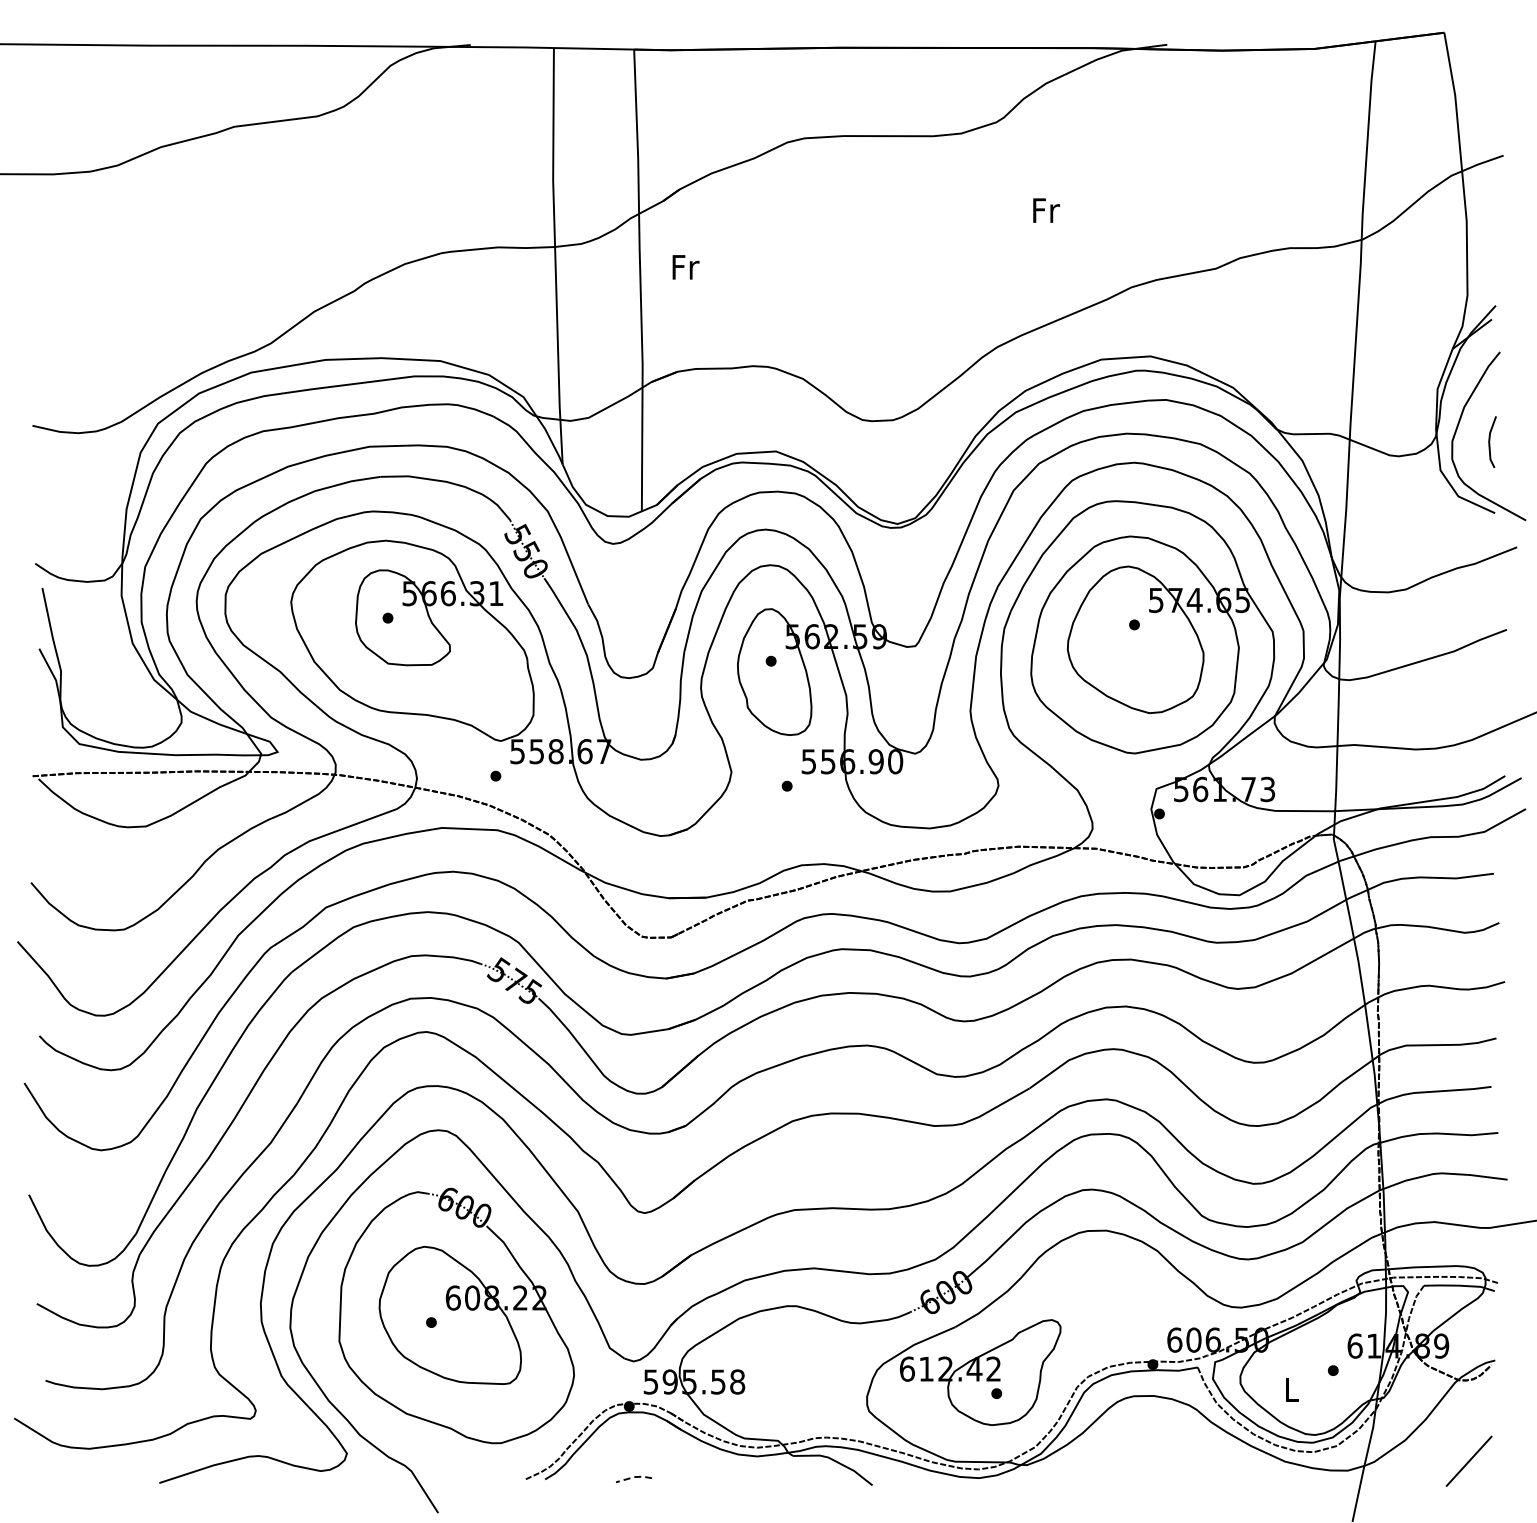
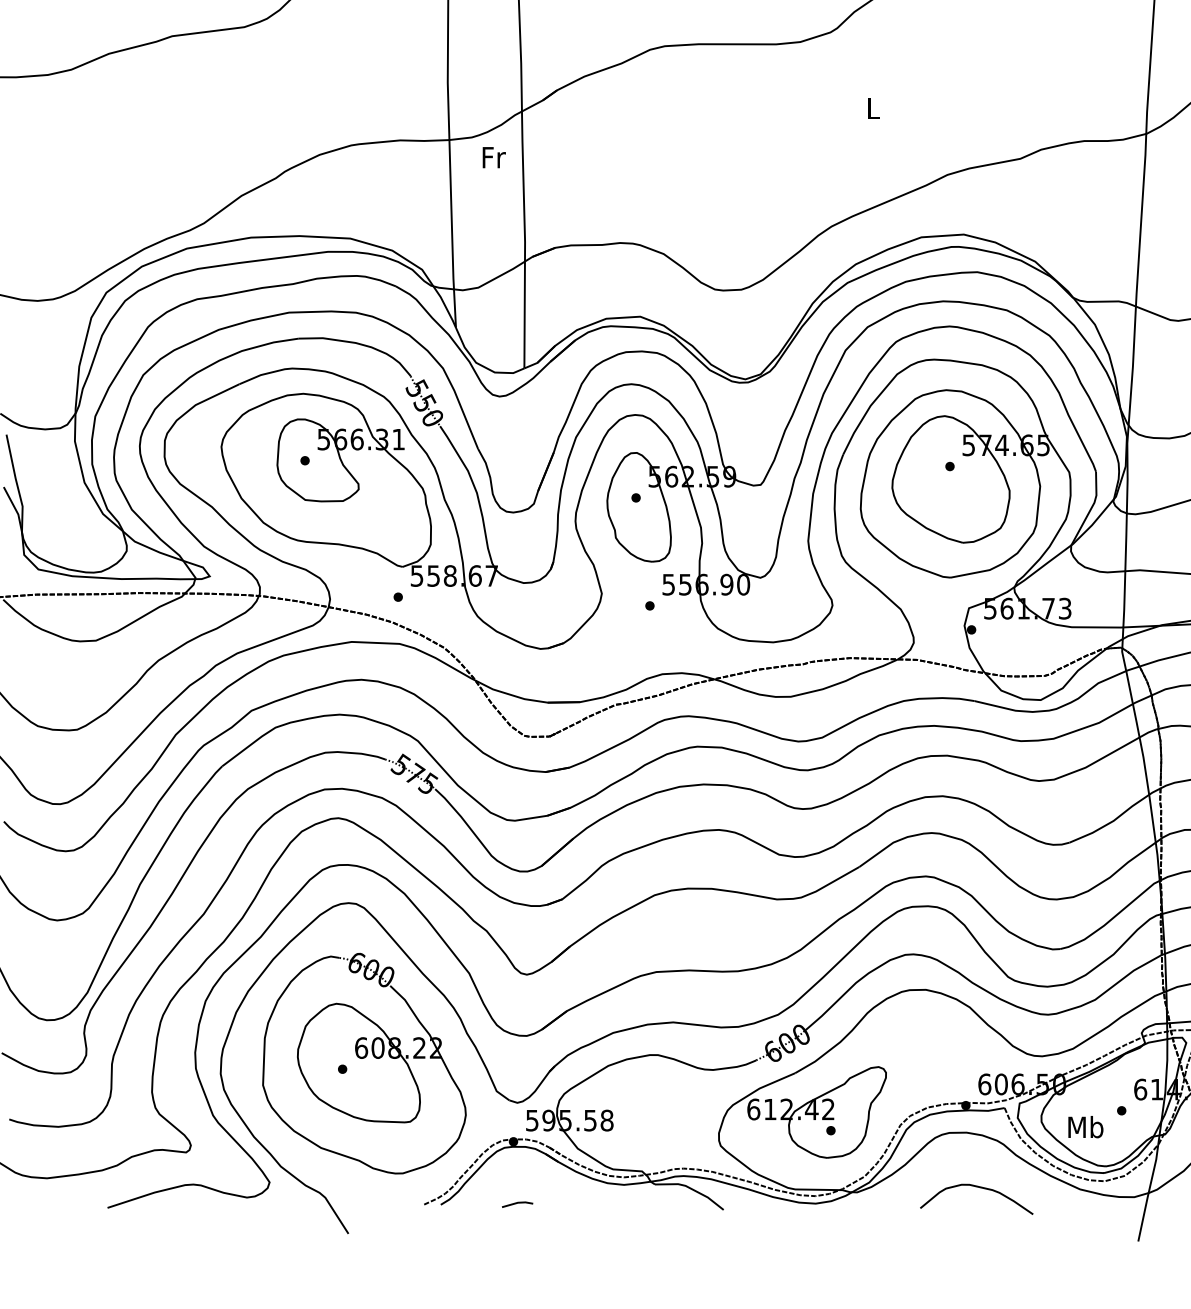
text: (1046, 210) -> (873, 108), Fr -> L
text: (685, 267) -> (493, 157), moved
text: (1291, 1389) -> (1085, 1127), L -> Mb
curve: (1169, 1460) -> (980, 1188), added
line: (634, 1477) -> (518, 1203), dashed -> solid

